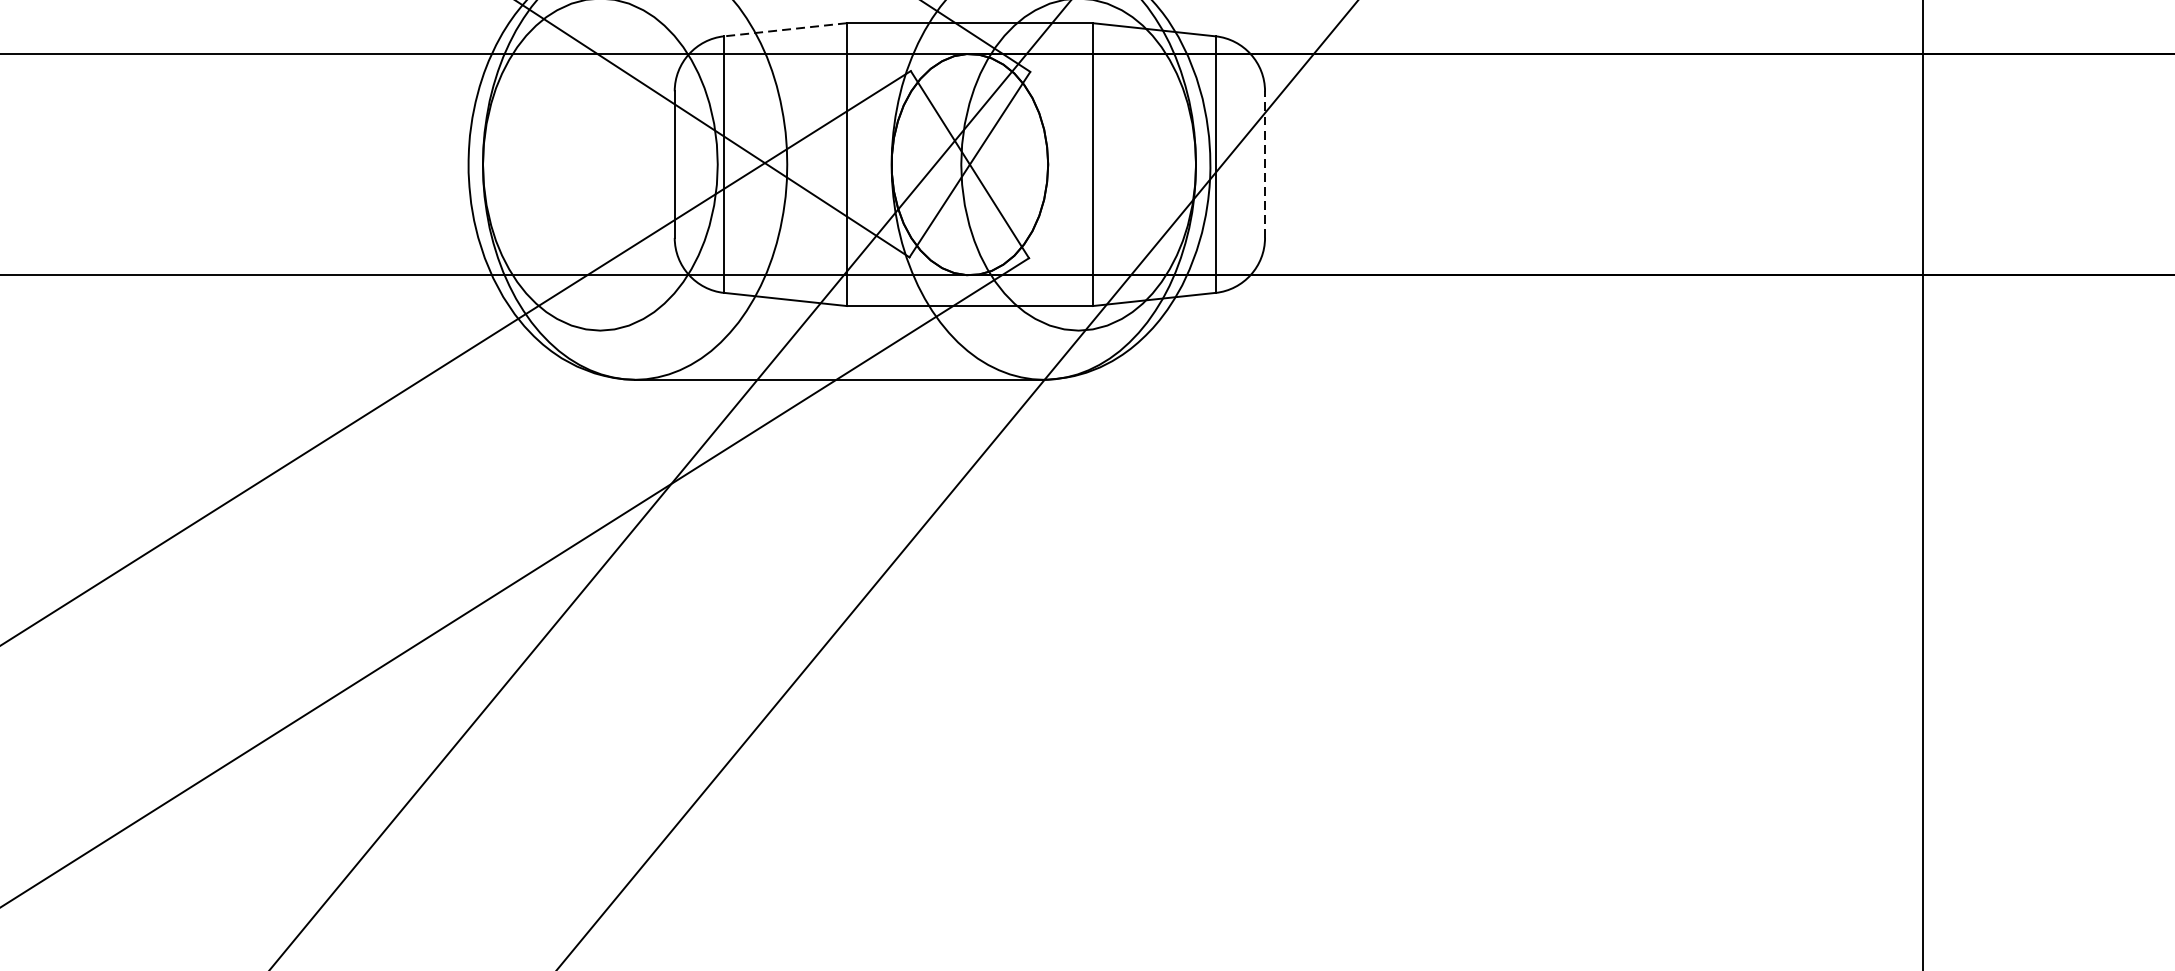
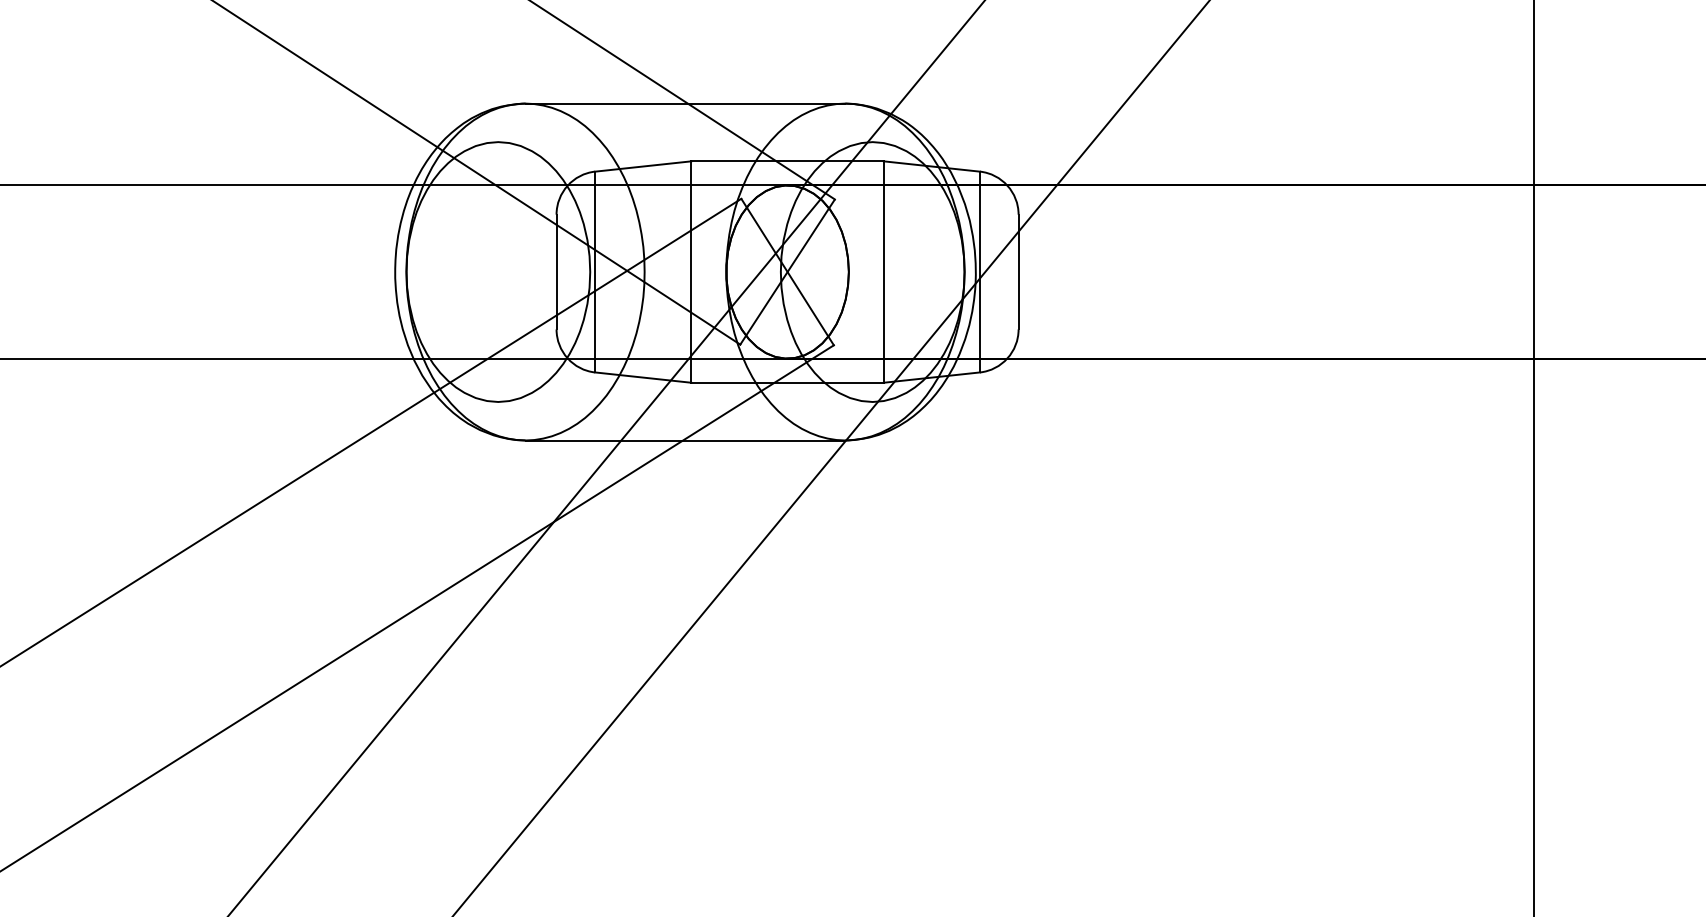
line: (784, 29) -> (642, 166), dashed -> solid
line: (1264, 163) -> (1018, 271), dashed -> solid

